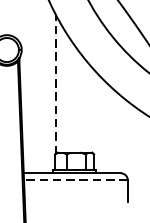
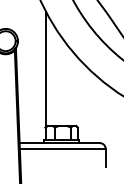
line: (55, 84) -> (45, 69), dashed -> solid
line: (75, 179) -> (62, 148), dashed -> solid

